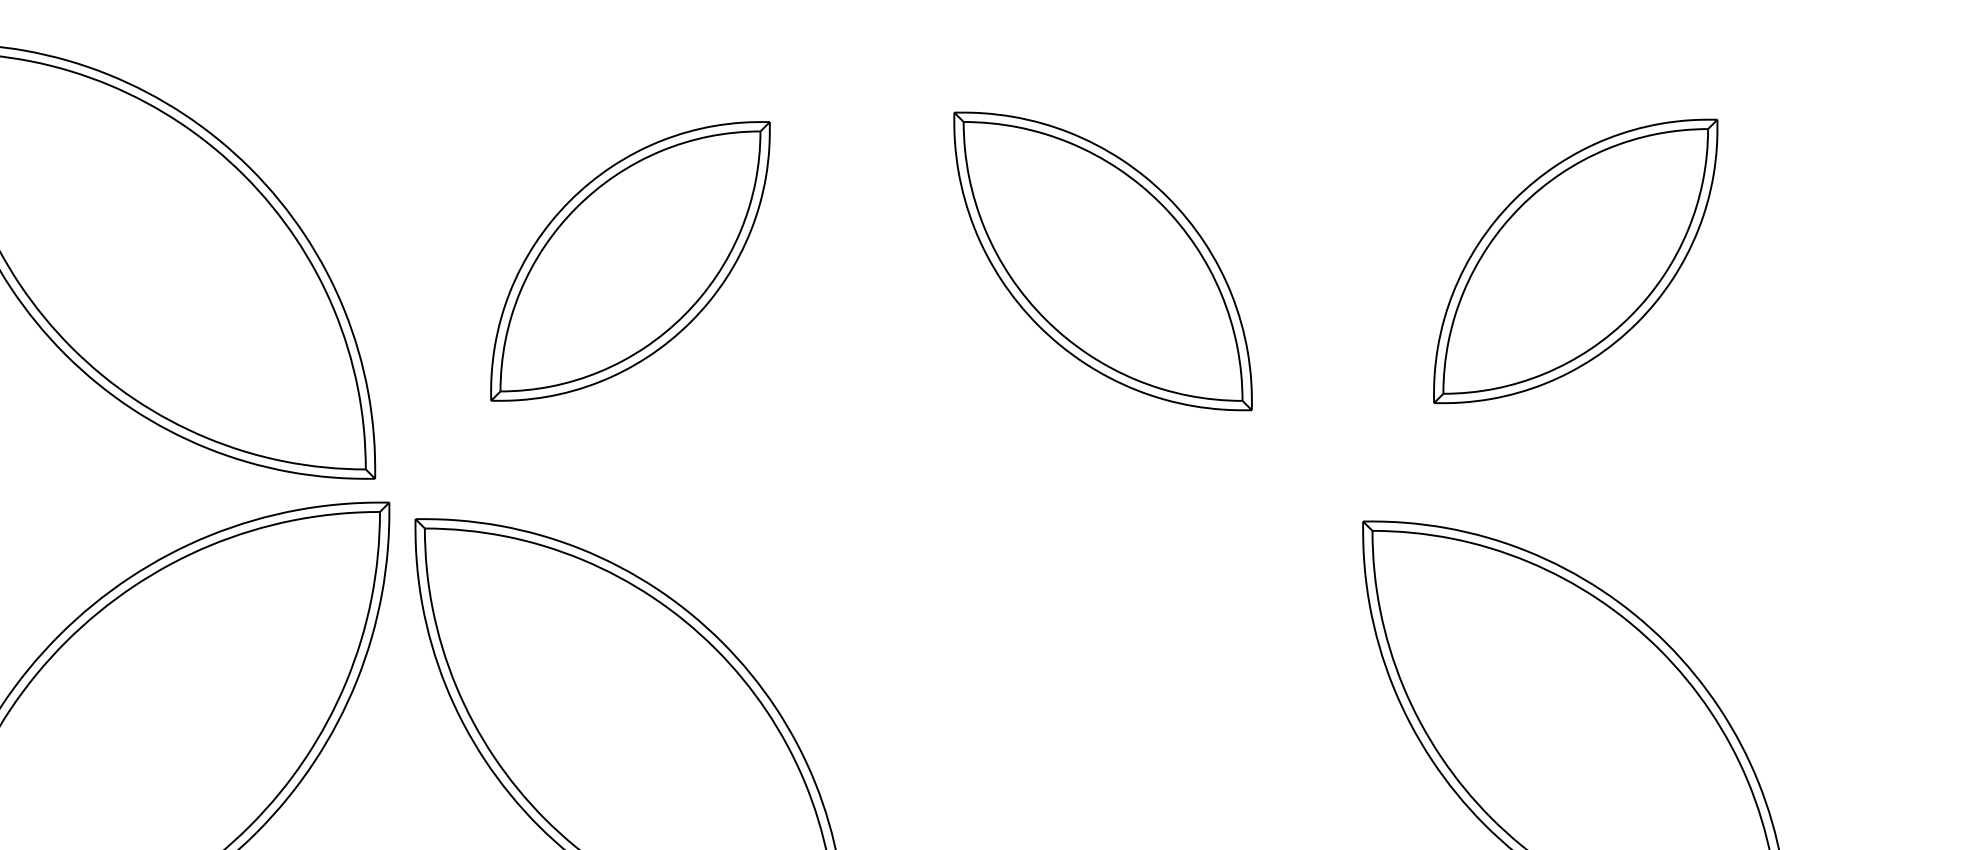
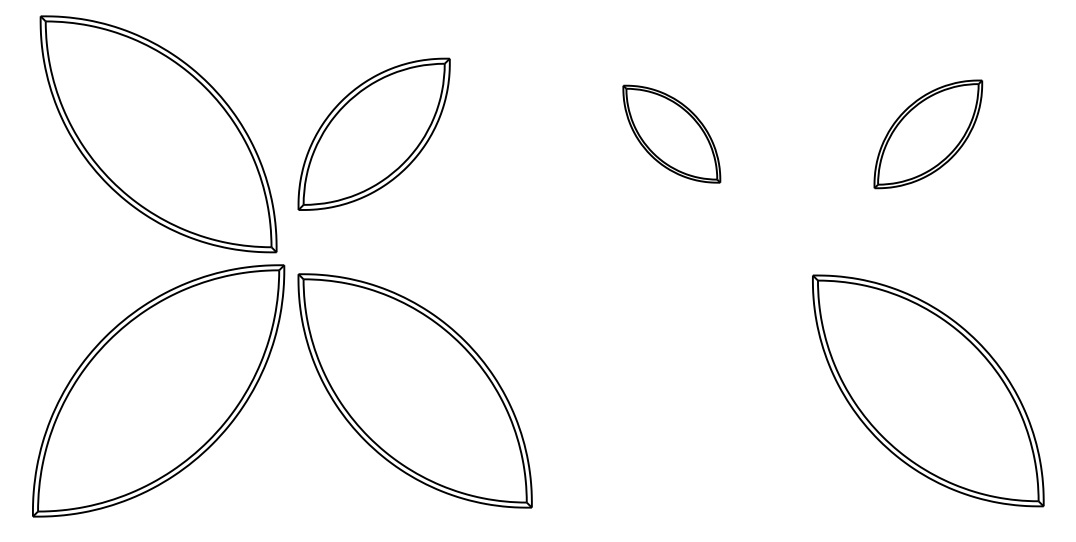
part: (629, 259) -> (373, 133), moved
part: (1102, 259) -> (671, 133), size x0.6
part: (1576, 261) -> (928, 134), size x0.7

